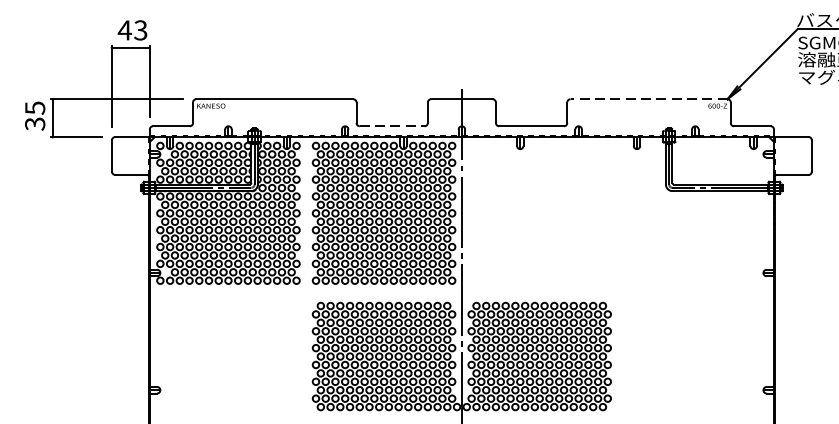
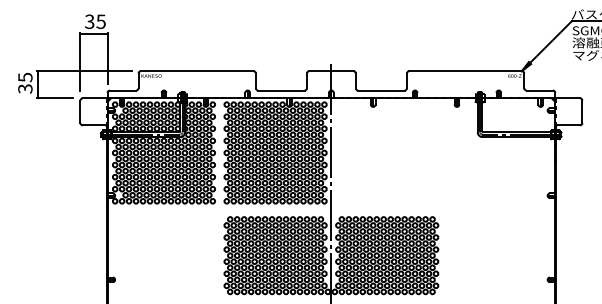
text: (131, 30) -> (94, 21), 43 -> 35
line: (648, 99) -> (465, 71), dashed -> solid
line: (392, 126) -> (281, 90), dashed -> solid

